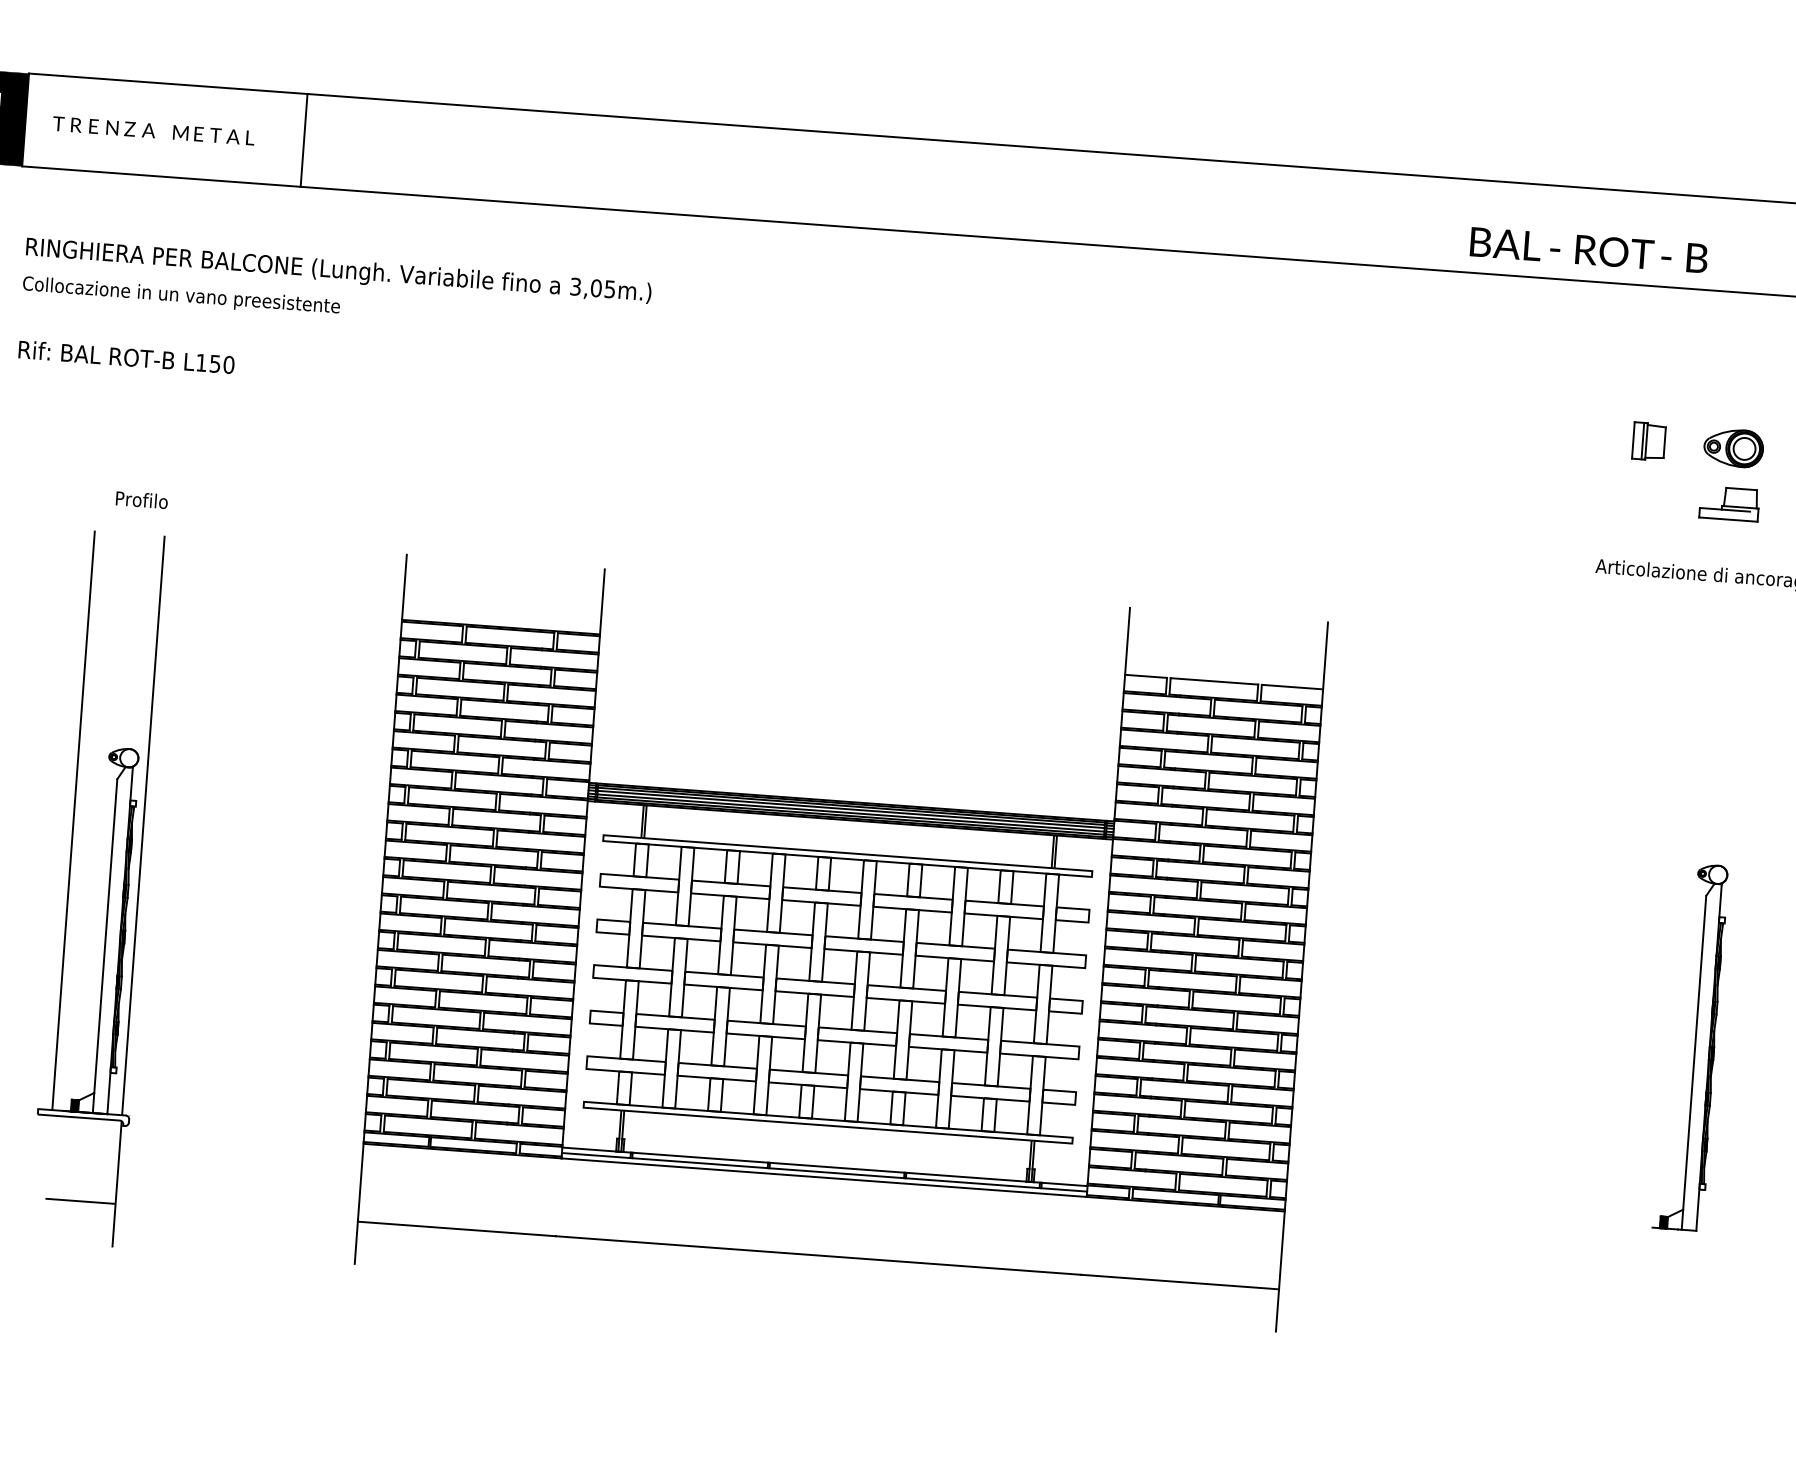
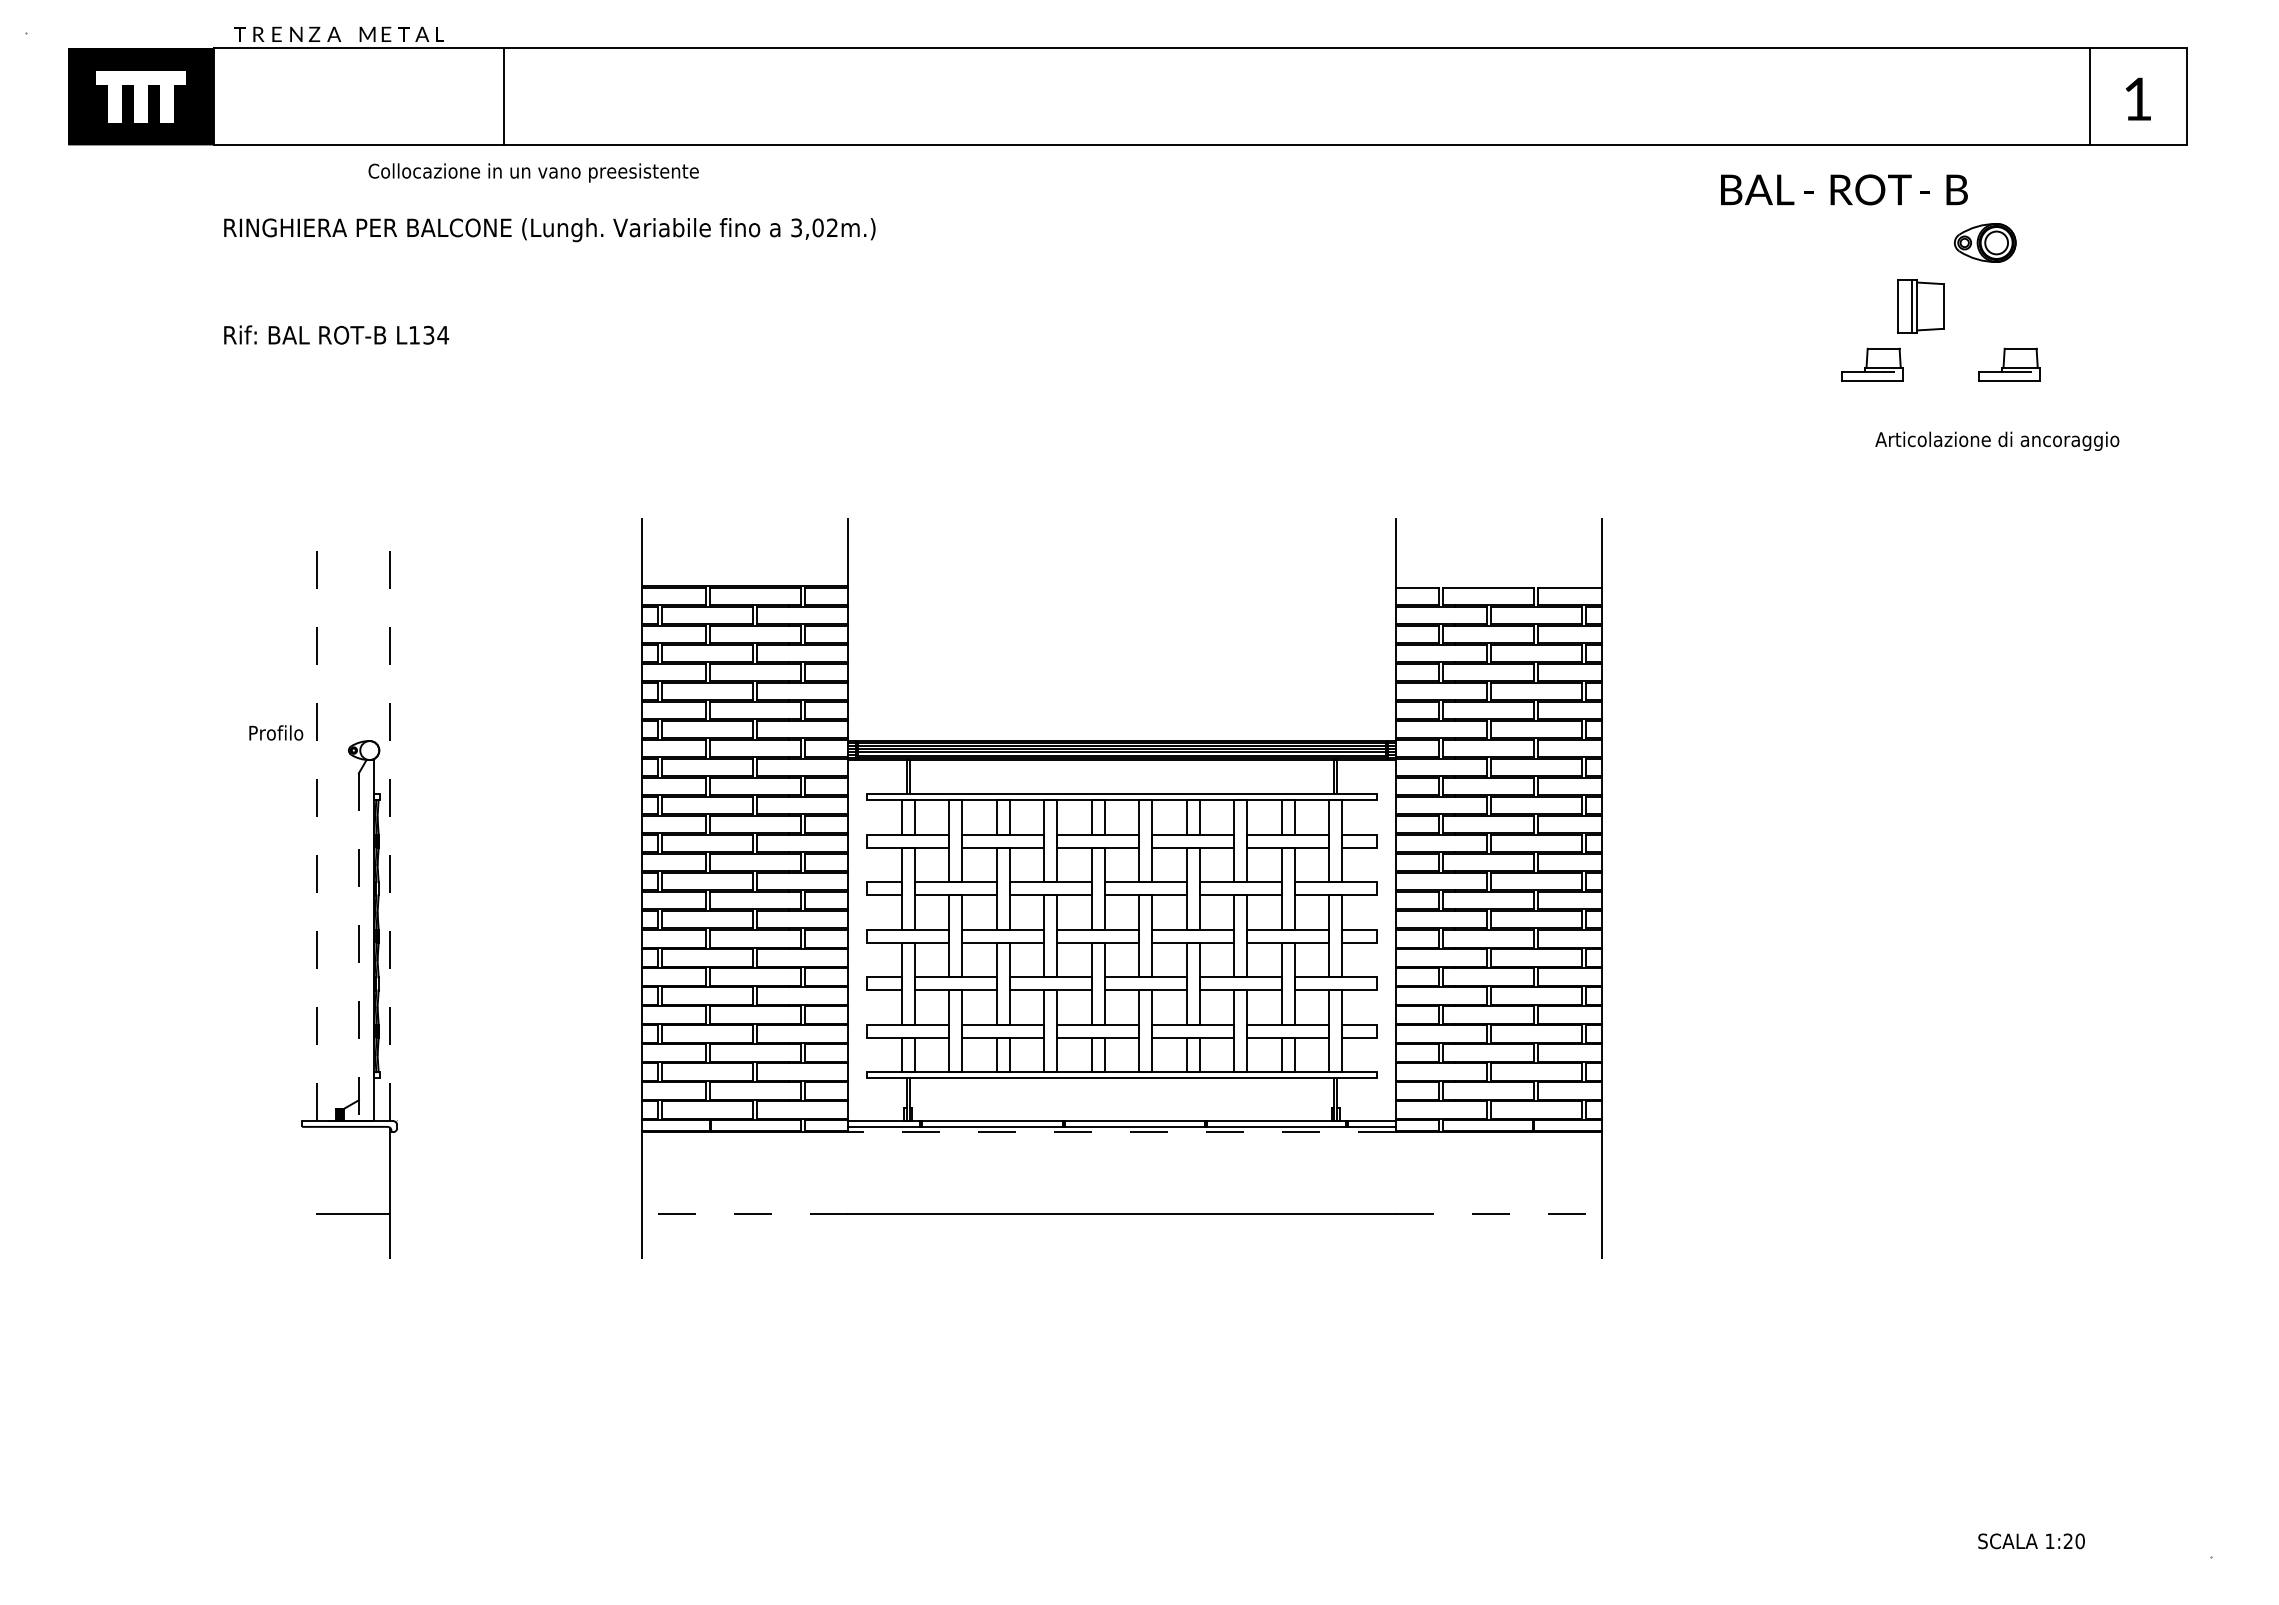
text: (152, 129) -> (338, 33), moved
text: (1589, 249) -> (1844, 189), moved
text: (610, 288) -> (832, 227), 3,05m.) -> 3,02m.)
text: (181, 296) -> (533, 172), moved
text: (222, 363) -> (436, 334), L150 -> L134
part: (1649, 441) -> (1921, 306), size x1.4
part: (1733, 447) -> (1985, 242), moved
part: (1598, 493) -> (1872, 364), added
text: (142, 499) -> (276, 732), moved
line: (73, 820) -> (316, 819), solid -> dashed
line: (143, 825) -> (389, 819), solid -> dashed
line: (104, 946) -> (358, 947), solid -> dashed
part: (1690, 1046) -> (2010, 930), removed
line: (823, 1177) -> (1121, 1132), solid -> dashed
line: (456, 1228) -> (744, 1213), solid -> dashed
line: (1180, 1282) -> (1499, 1213), solid -> dashed

